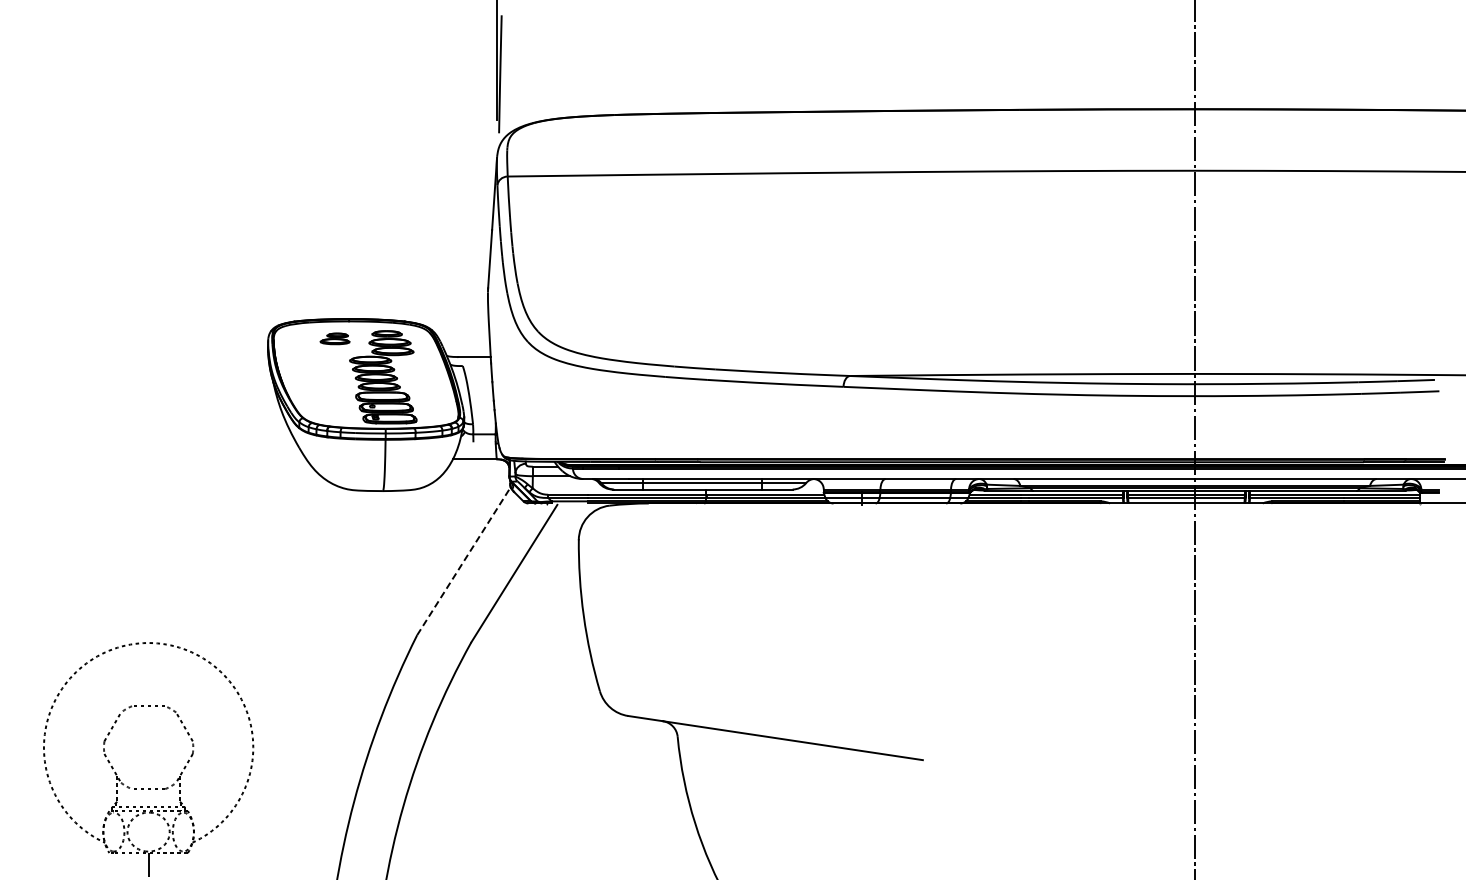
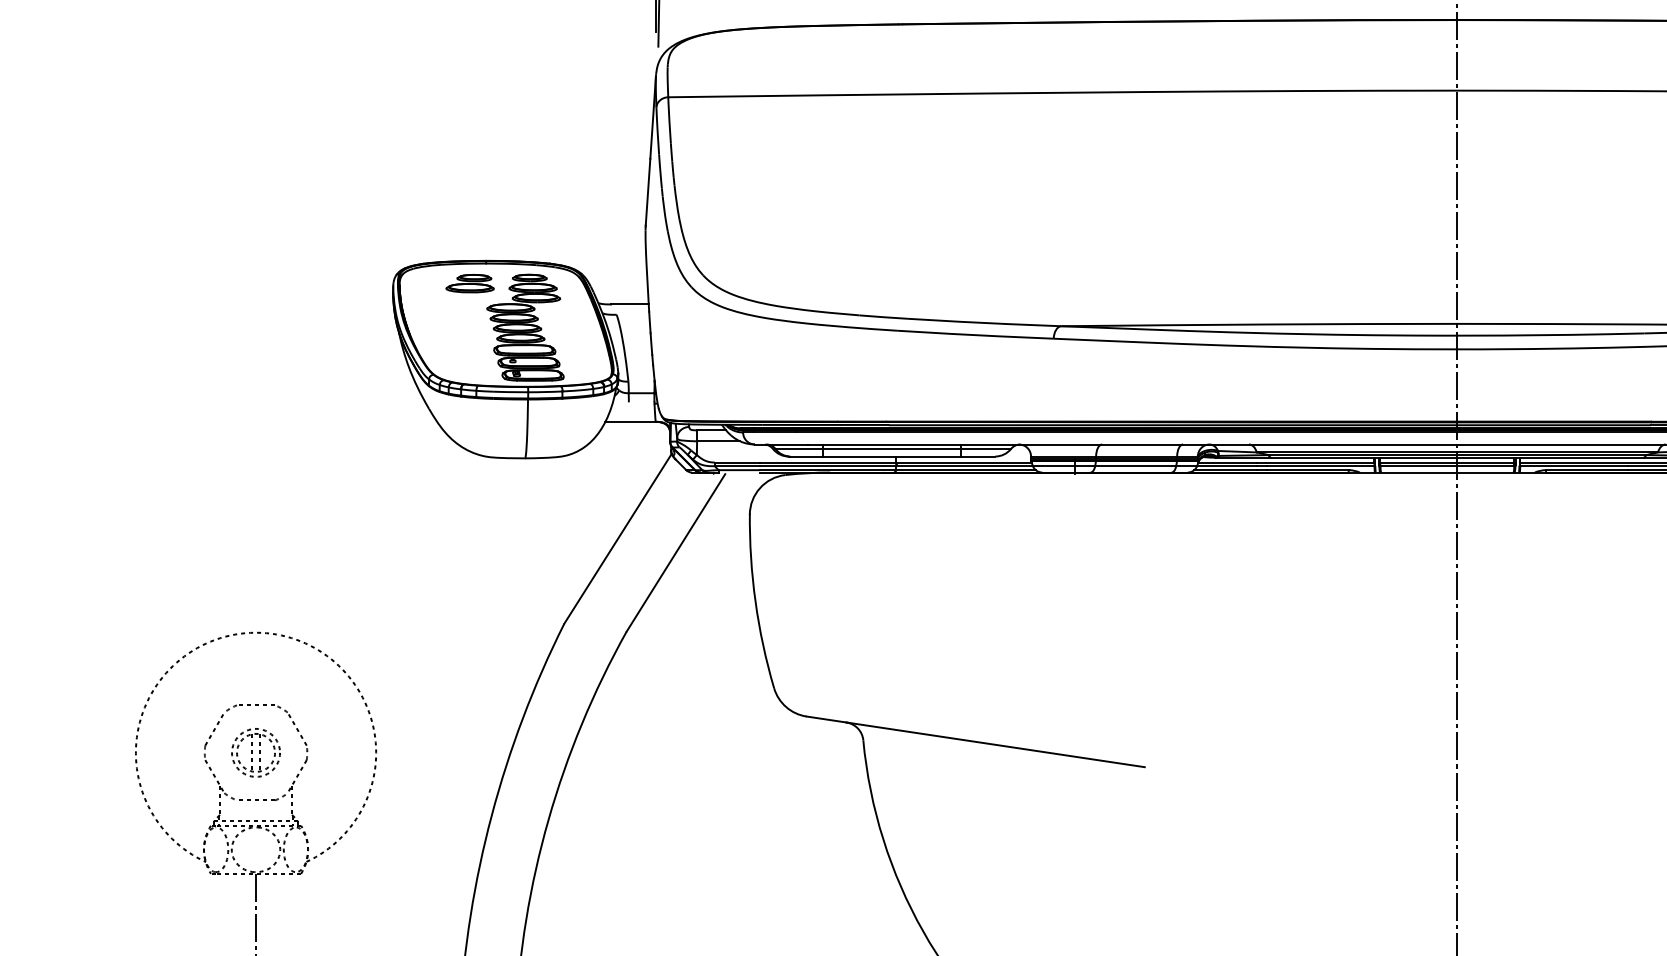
part: (334, 338) -> (469, 283), size x1.43
line: (464, 560) -> (618, 538), dashed -> solid
part: (148, 747) -> (255, 752), added

